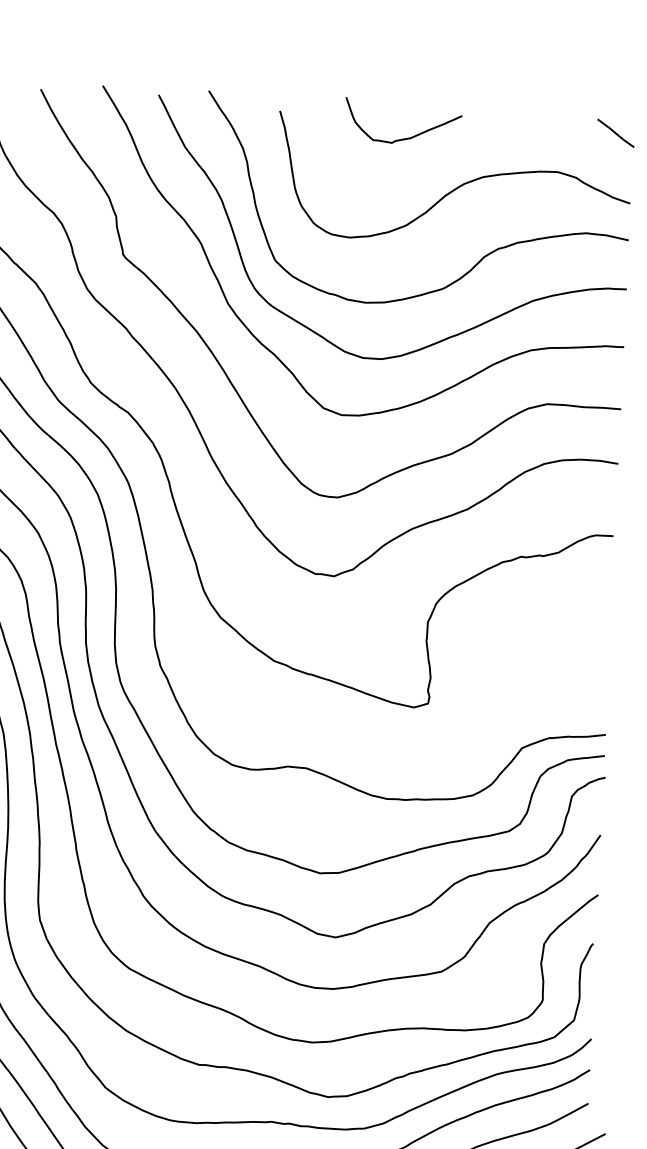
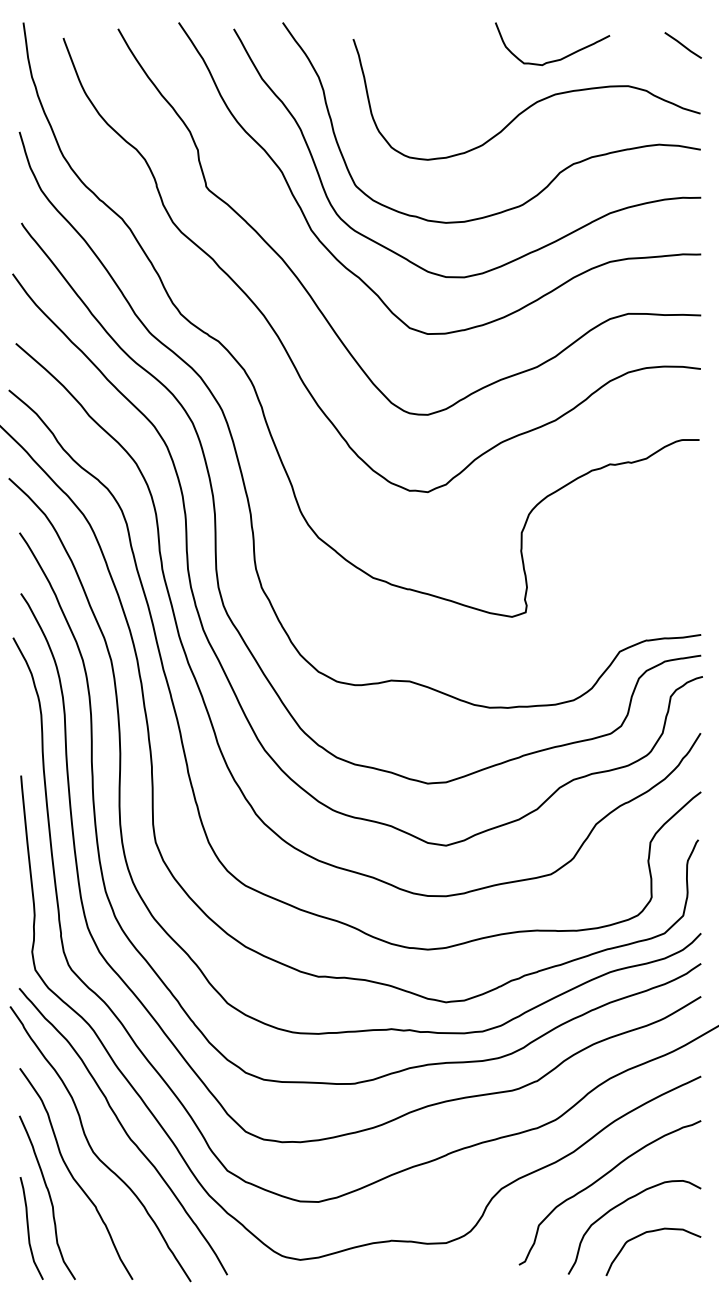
curve: (406, 137) -> (556, 59), moved

